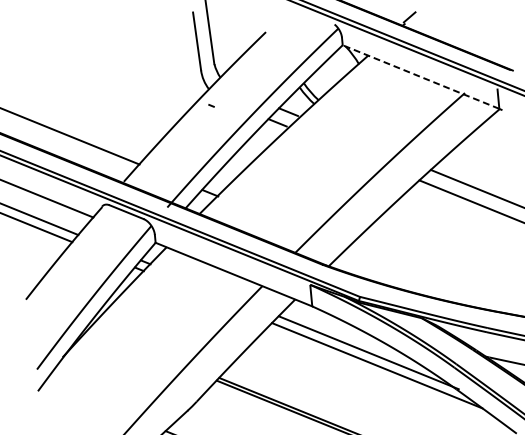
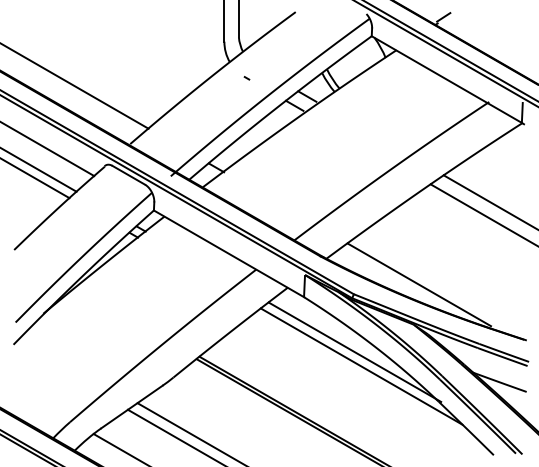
line: (420, 77) -> (446, 79), dashed -> solid
line: (211, 106) -> (246, 78), moved
line: (422, 278) -> (419, 284), added

